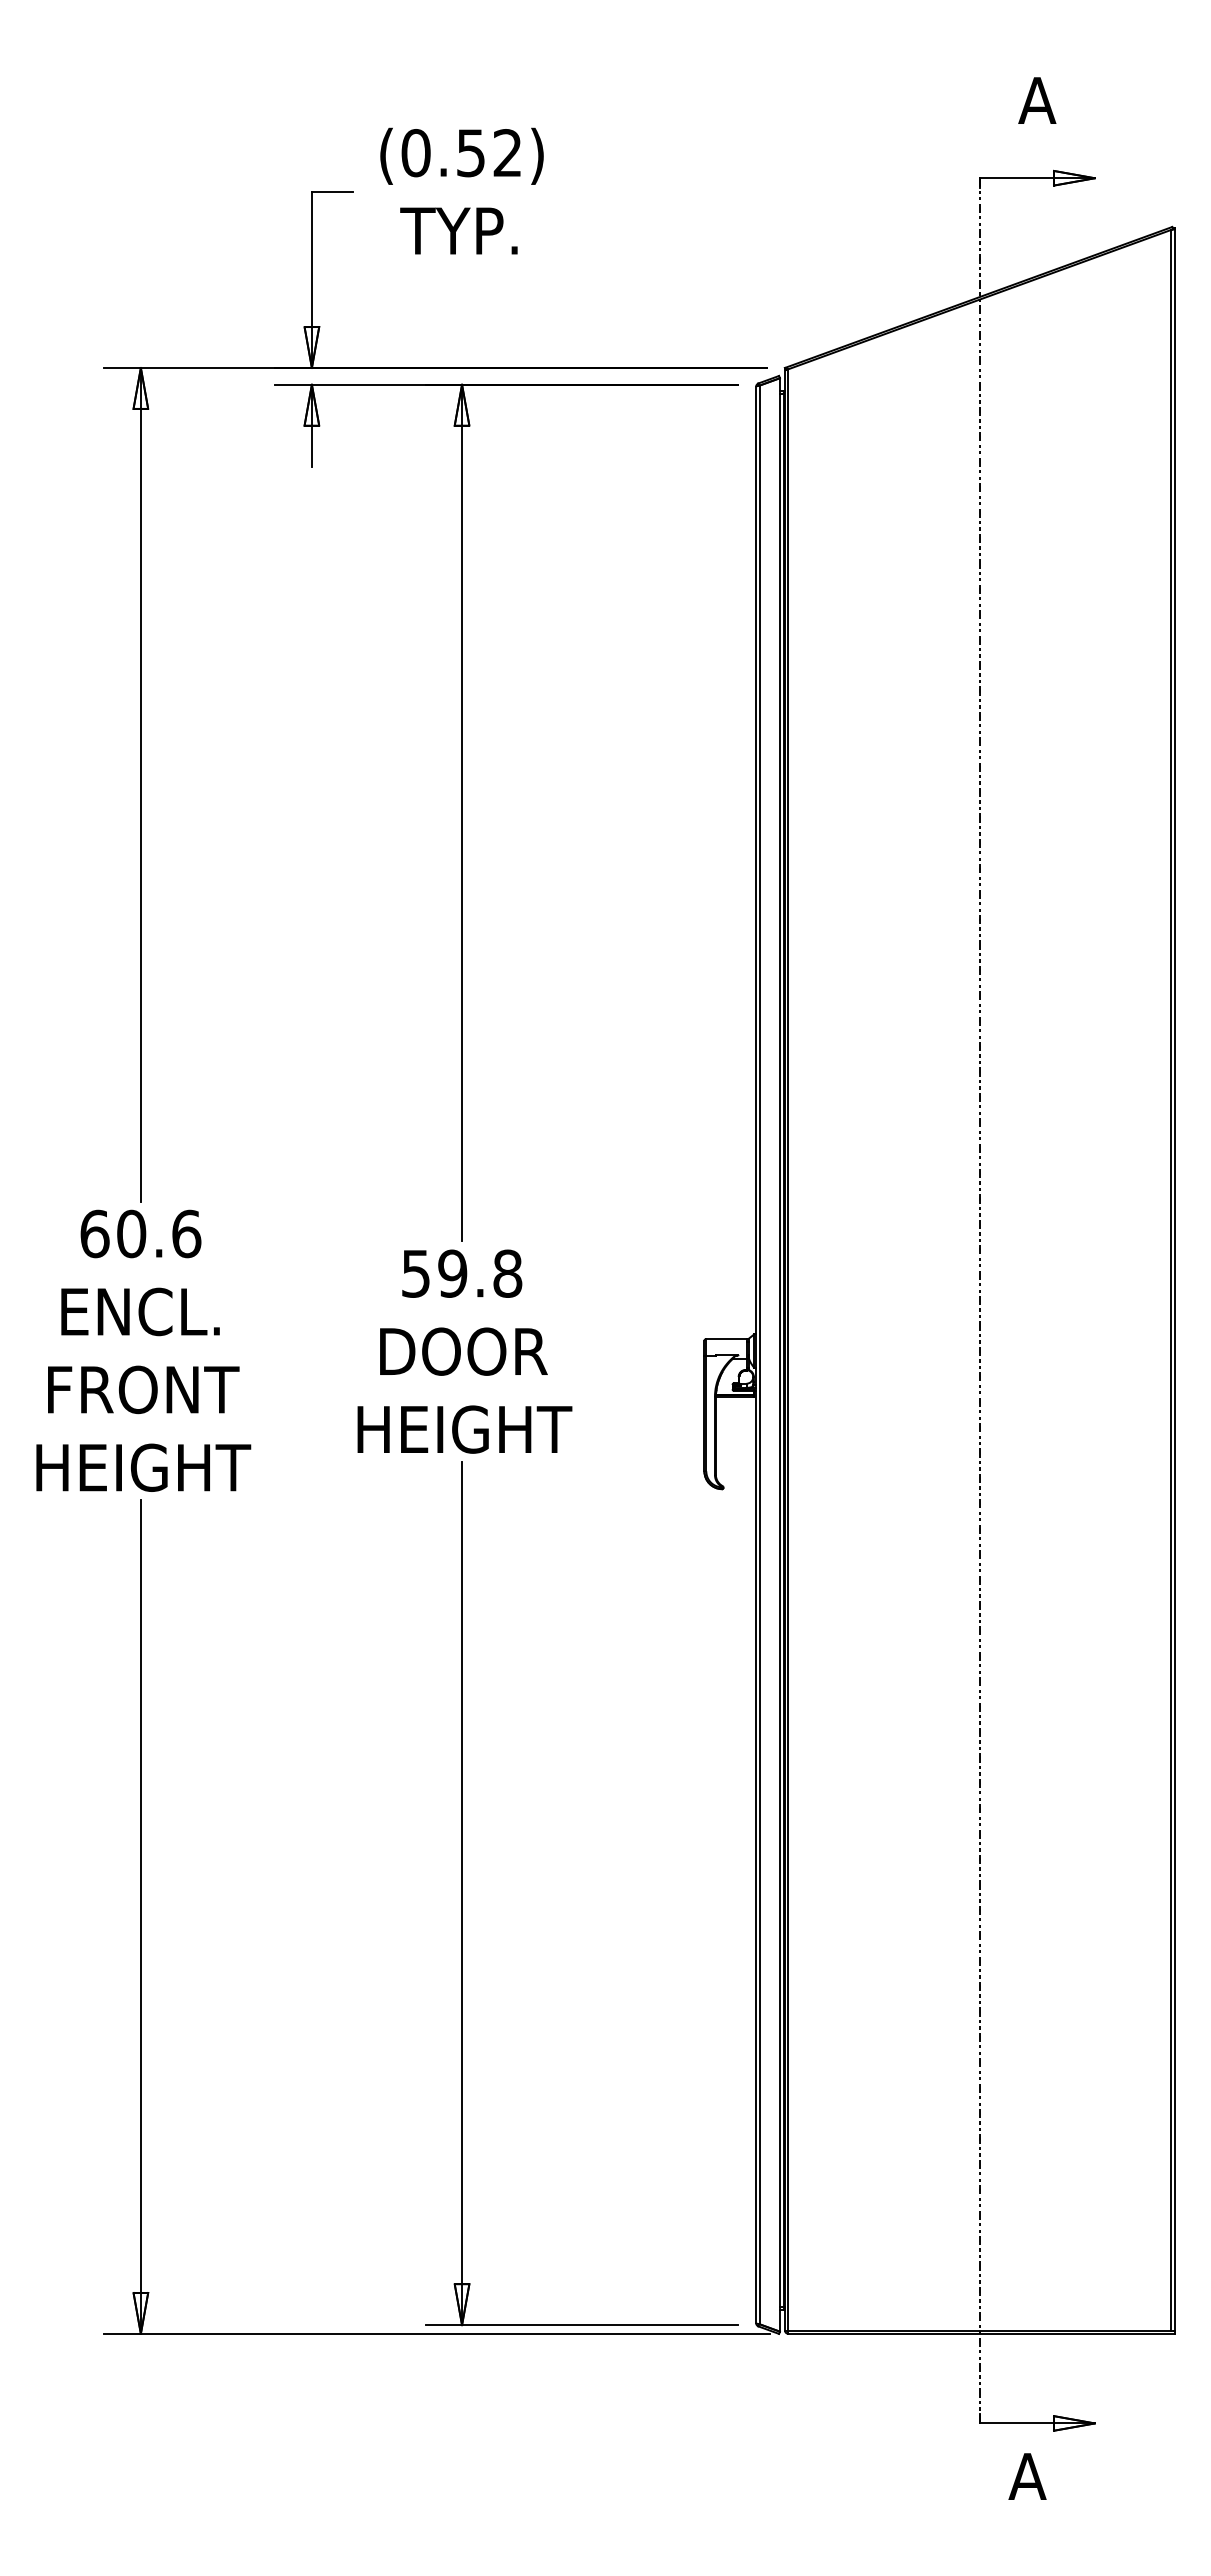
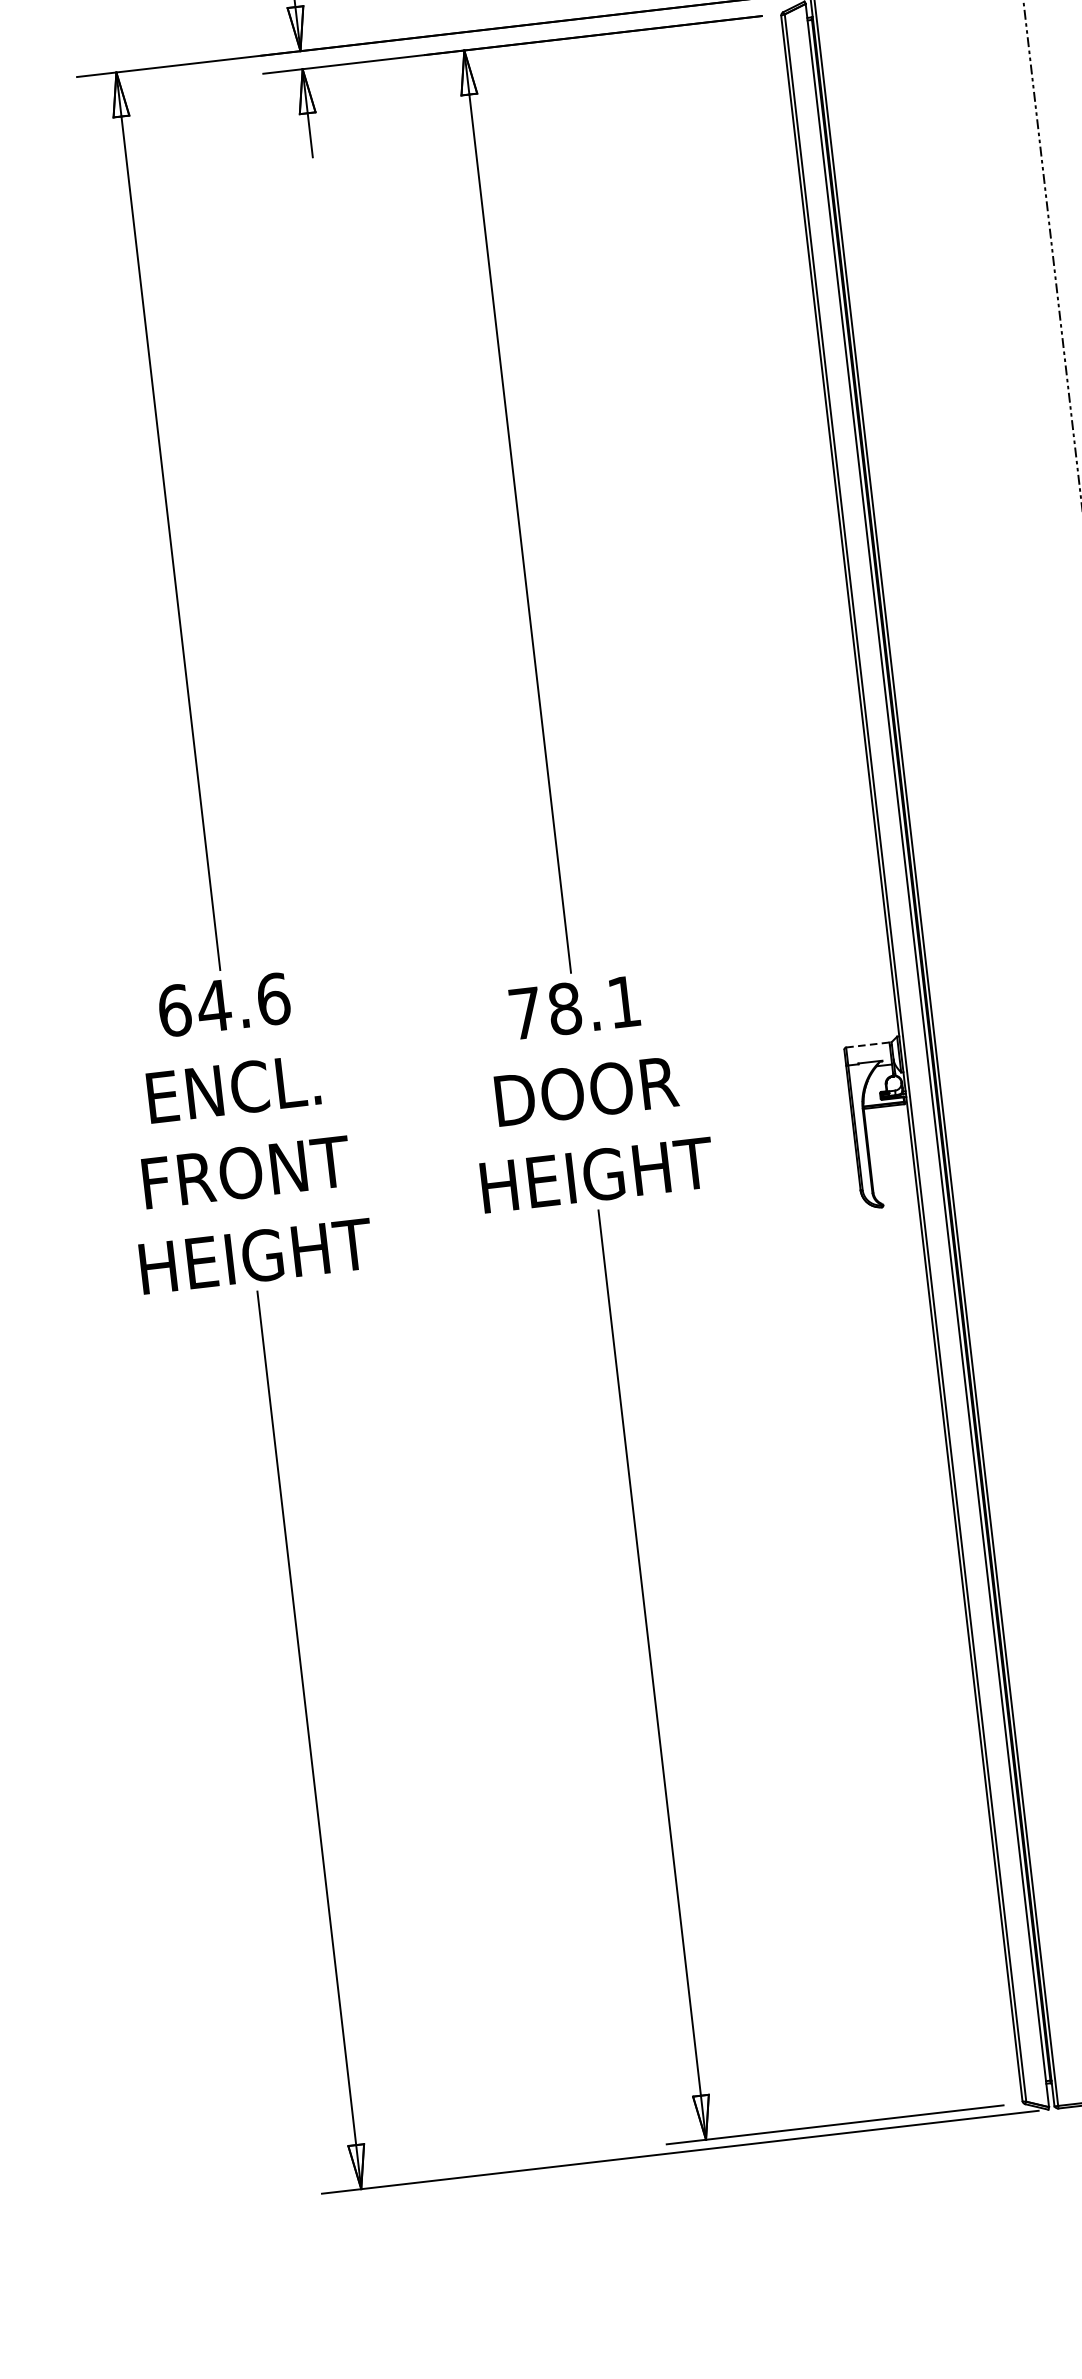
text: (131, 1233) -> (214, 1005), 60.6 -> 64.6
text: (462, 1273) -> (575, 1007), 59.8 -> 78.1
line: (726, 1338) -> (867, 1044), solid -> dashed

